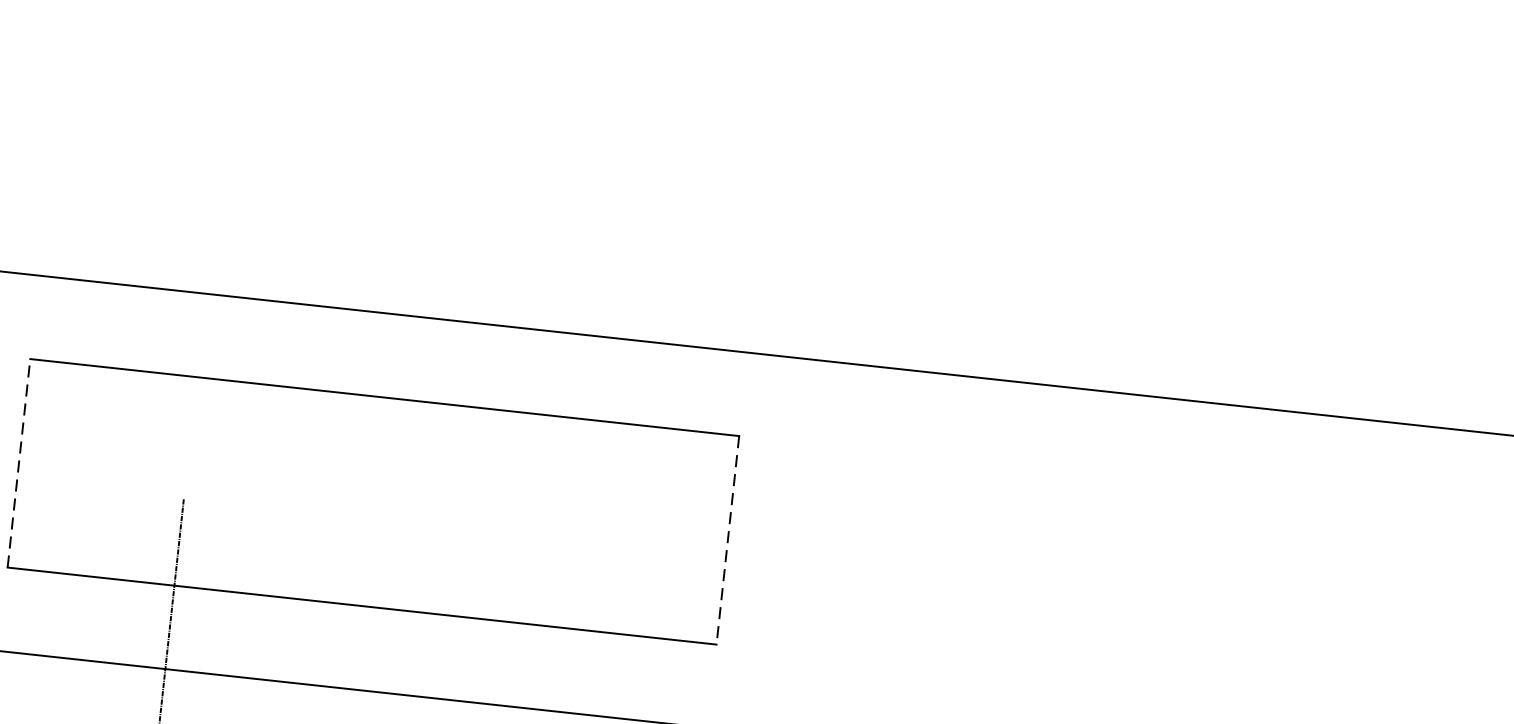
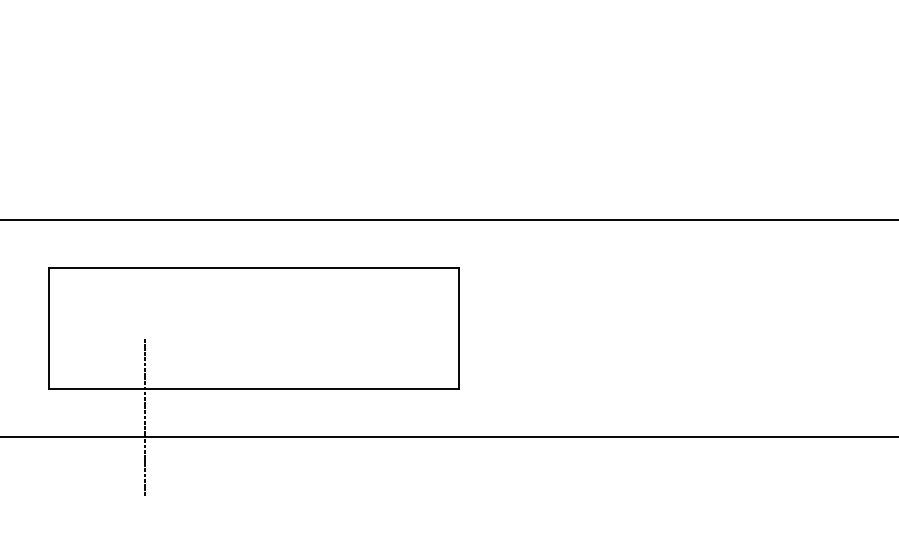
line: (18, 461) -> (48, 327), dashed -> solid
line: (728, 540) -> (459, 328), dashed -> solid

